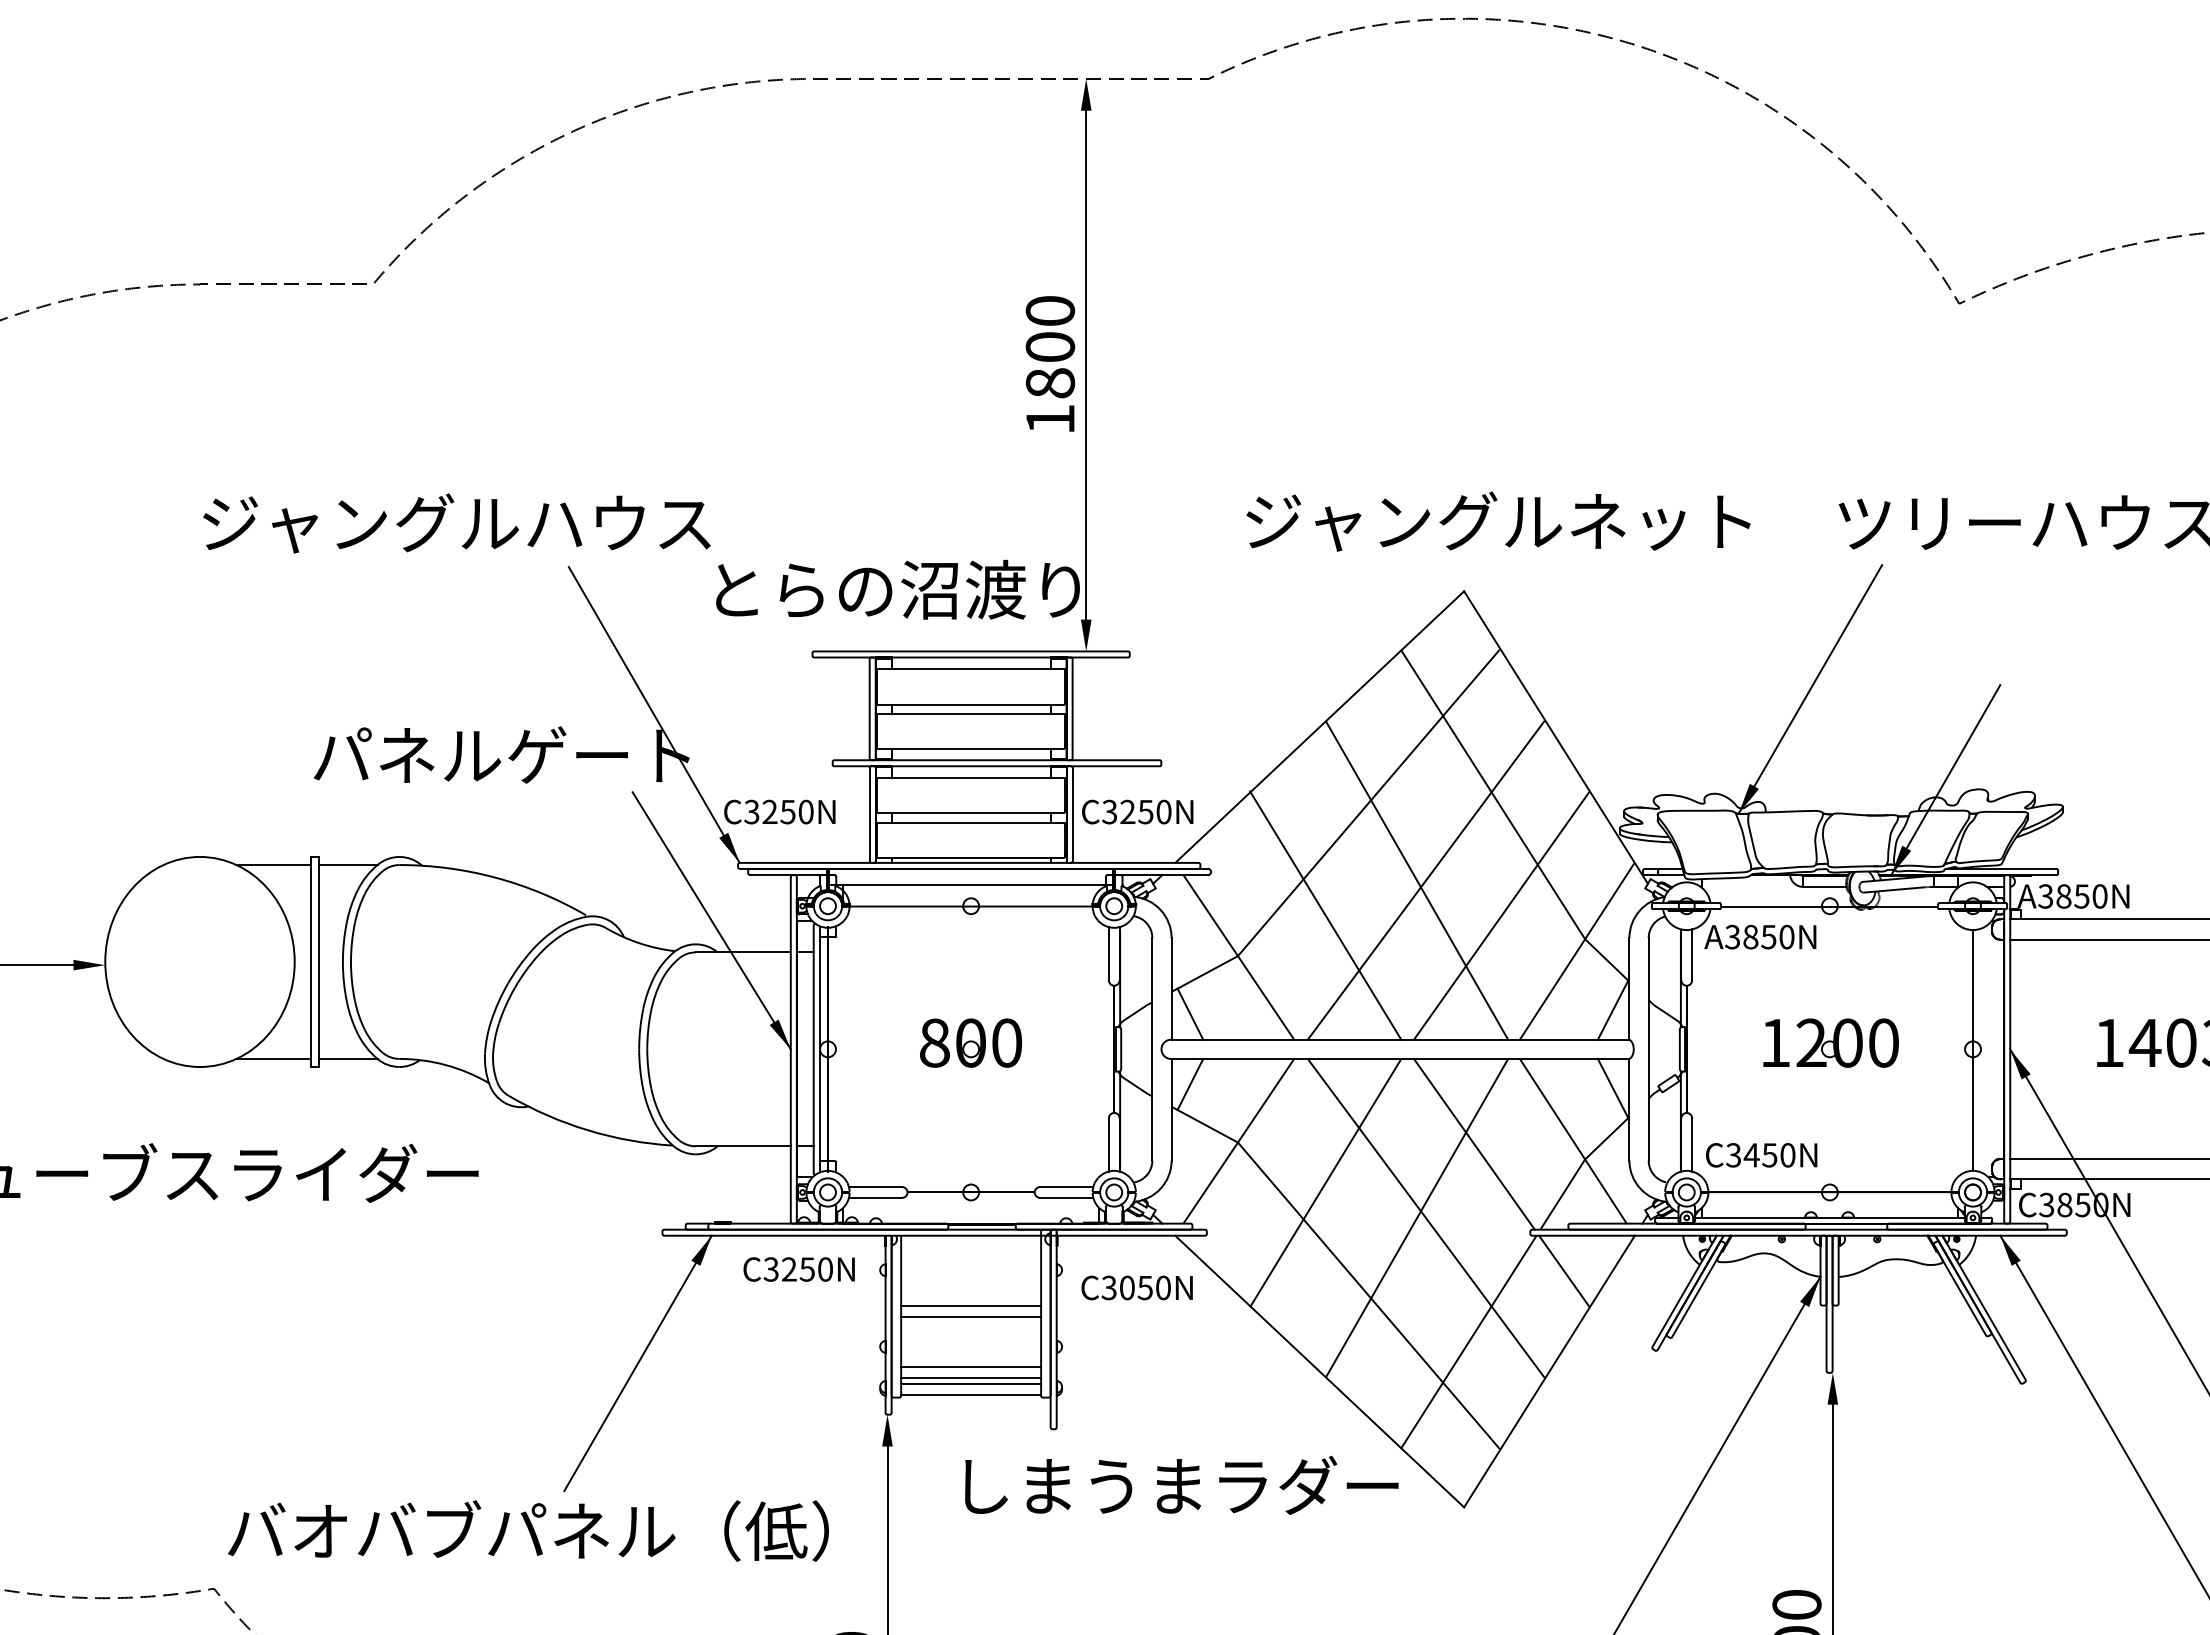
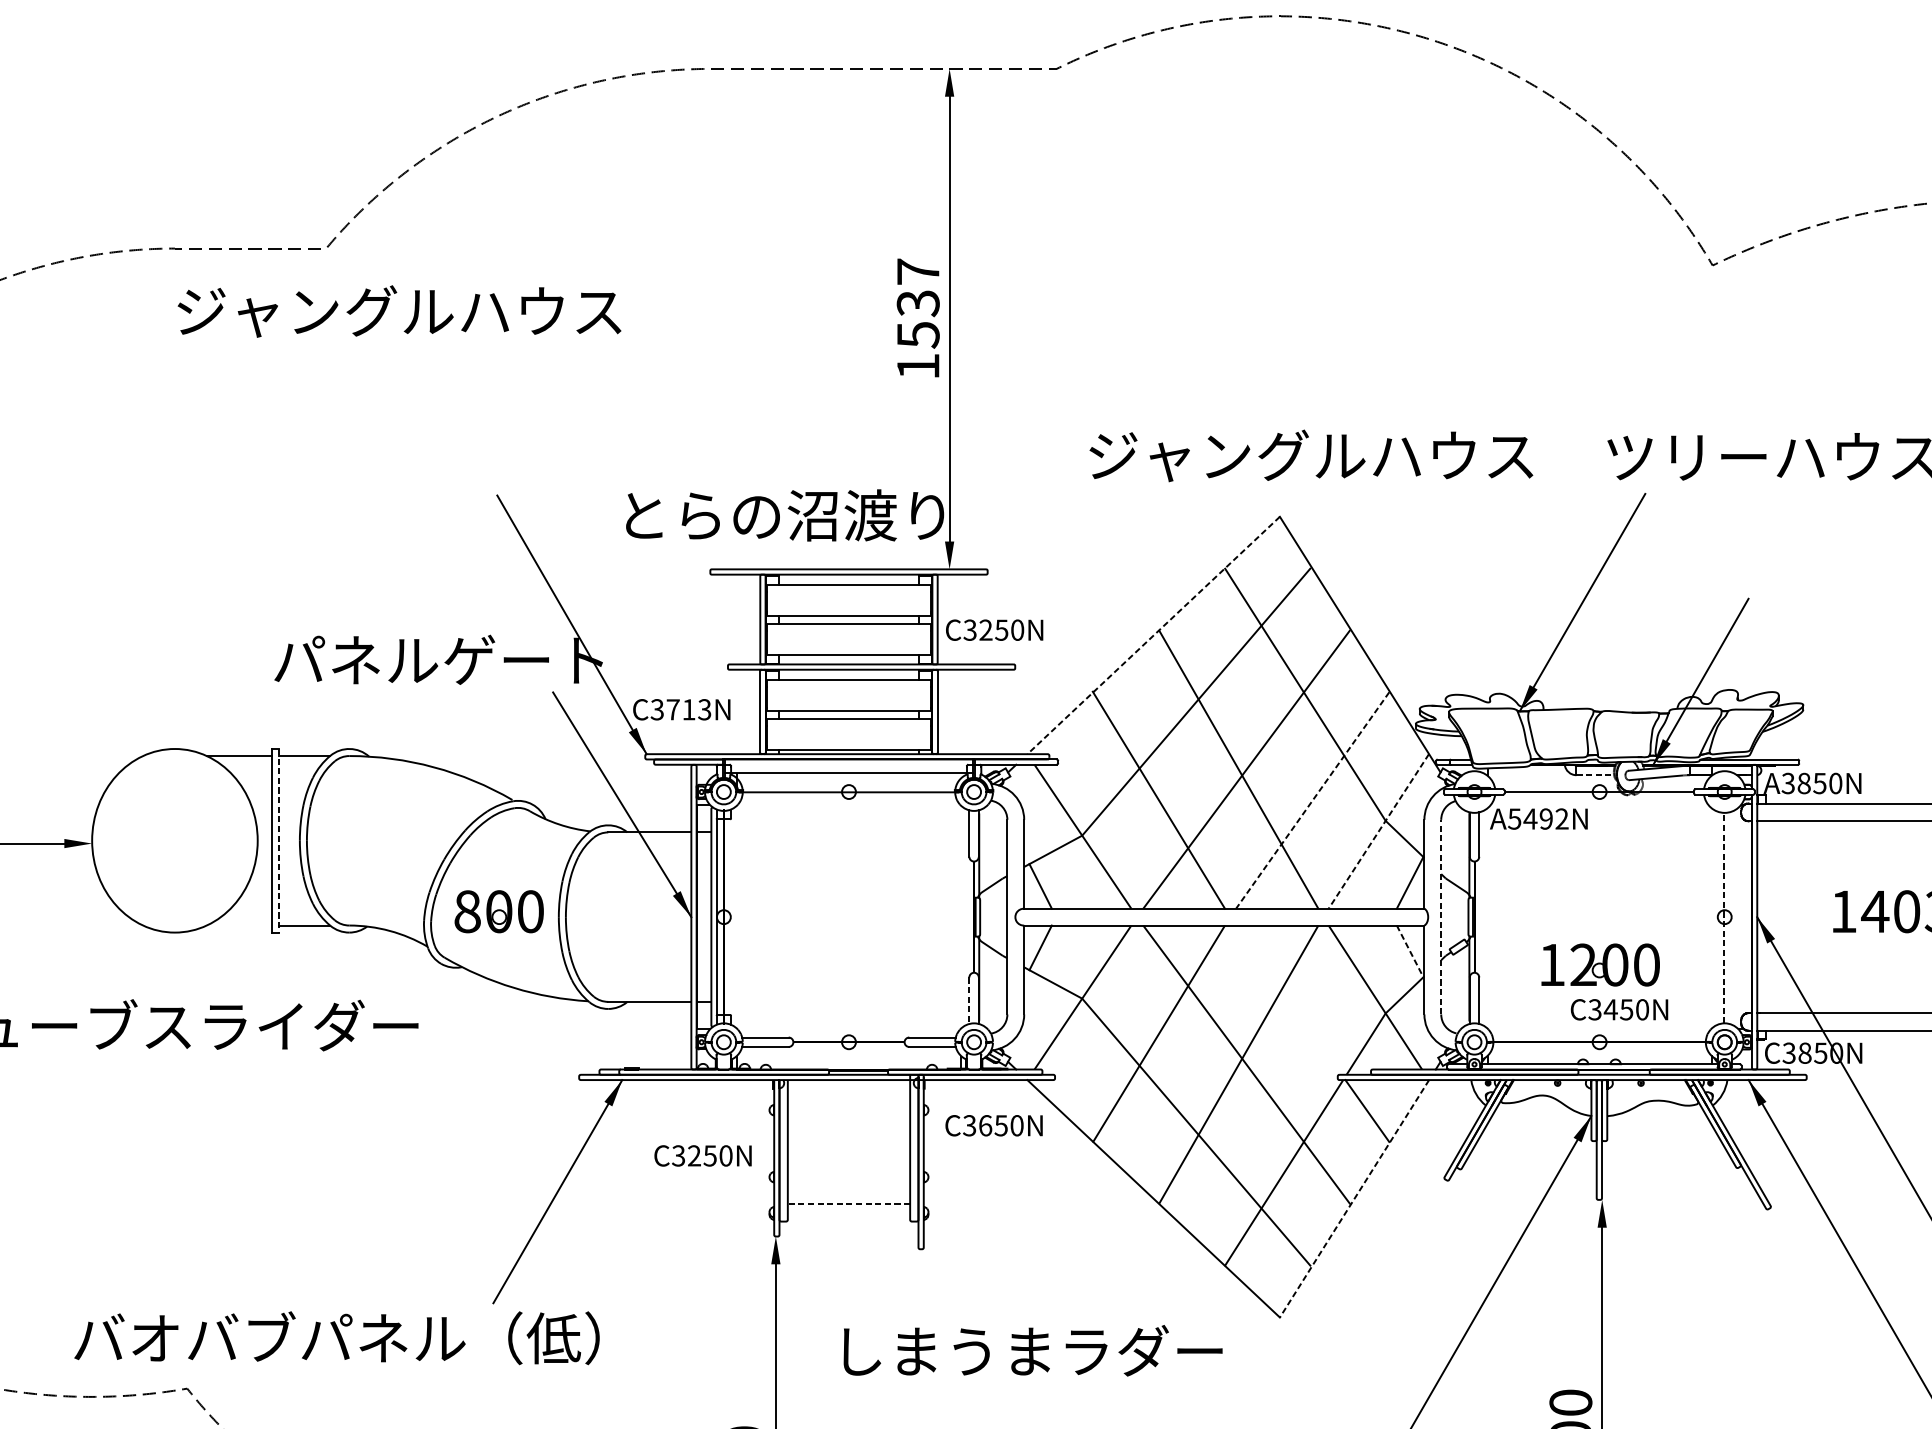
text: (1050, 347) -> (918, 303), 1800 -> 1537
text: (1661, 522) -> (1452, 456), ジャングルネット -> ジャングルハウス
text: (456, 523) -> (399, 311), moved
line: (1319, 727) -> (1153, 635), solid -> dashed
text: (787, 811) -> (688, 709), C3250N -> C3713N
text: (1137, 811) -> (994, 629), moved
line: (1824, 886) -> (1594, 774), solid -> dashed
line: (1501, 915) -> (1312, 800), solid -> dashed
text: (1760, 936) -> (1538, 818), A3850N -> A5492N
line: (1577, 951) -> (1379, 831), solid -> dashed
line: (319, 962) -> (279, 841), solid -> dashed
part: (971, 1042) -> (499, 911), moved
part: (1830, 1042) -> (1600, 964), moved
line: (1648, 1048) -> (1441, 916), solid -> dashed
line: (1972, 1049) -> (1724, 917), solid -> dashed
line: (273, 1058) -> (239, 925), removed
line: (1613, 1088) -> (1410, 951), solid -> dashed
line: (1473, 1143) -> (1288, 999), removed
line: (1108, 1144) -> (969, 1000), solid -> dashed
text: (1761, 1155) -> (1619, 1009), moved
text: (798, 1269) -> (702, 1155), moved
text: (1127, 1287) -> (985, 1125), C3050N -> C3650N
line: (971, 1305) -> (849, 1141), removed
line: (971, 1316) -> (849, 1150), removed
line: (971, 1366) -> (849, 1194), removed
line: (1549, 1371) -> (1354, 1198), solid -> dashed
line: (971, 1377) -> (849, 1203), solid -> dashed
line: (971, 1384) -> (849, 1210), removed
line: (971, 1395) -> (849, 1219), removed
text: (1181, 1485) -> (1032, 1350), moved
text: (527, 1530) -> (336, 1337), moved

